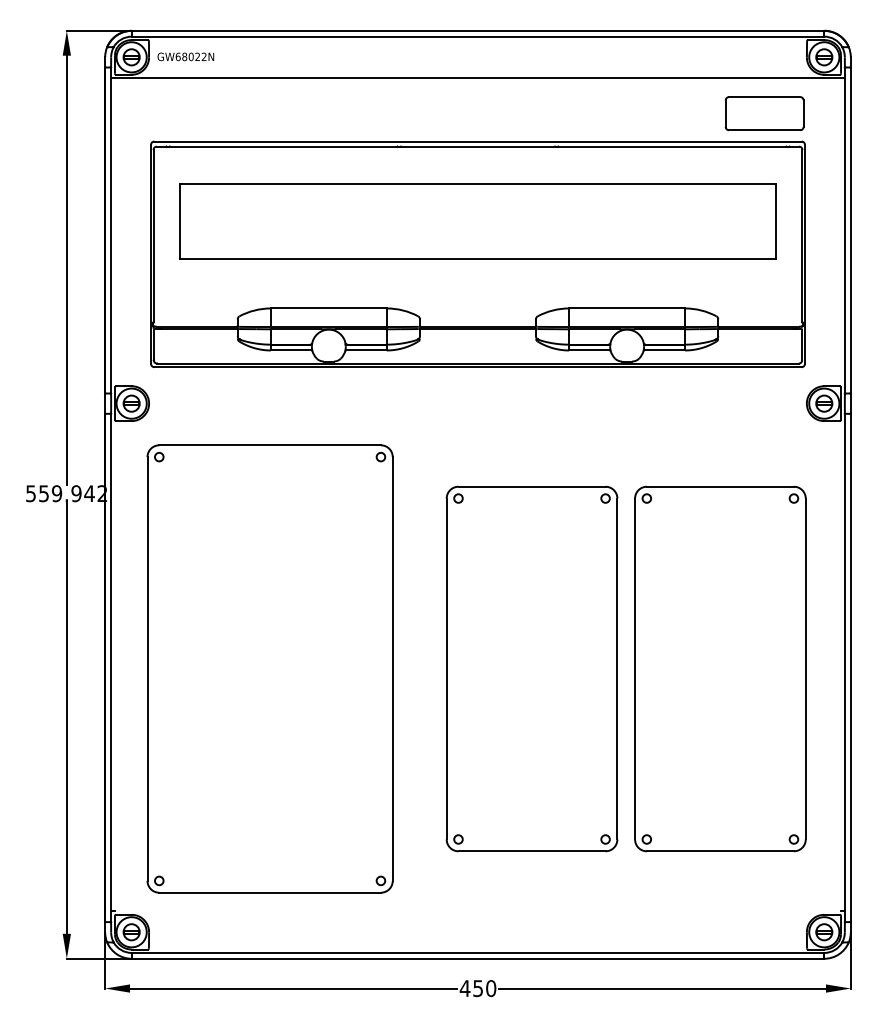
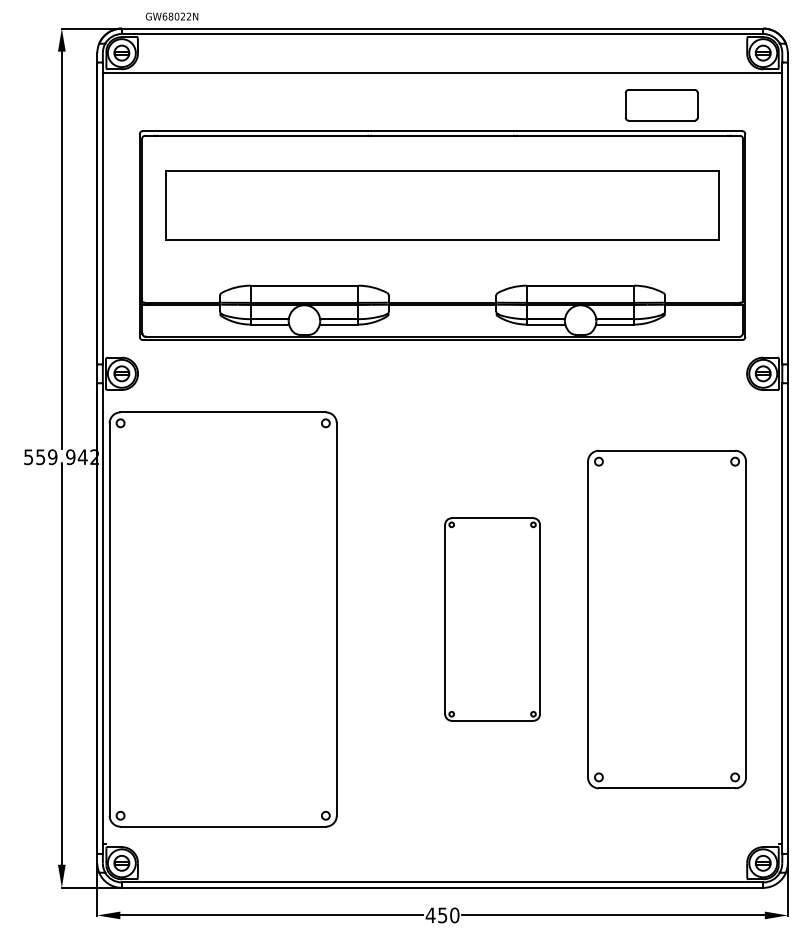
text: (185, 56) -> (171, 16), moved
part: (764, 113) -> (661, 105), moved
part: (269, 668) -> (222, 619), moved
part: (531, 668) -> (492, 619), size x0.6

